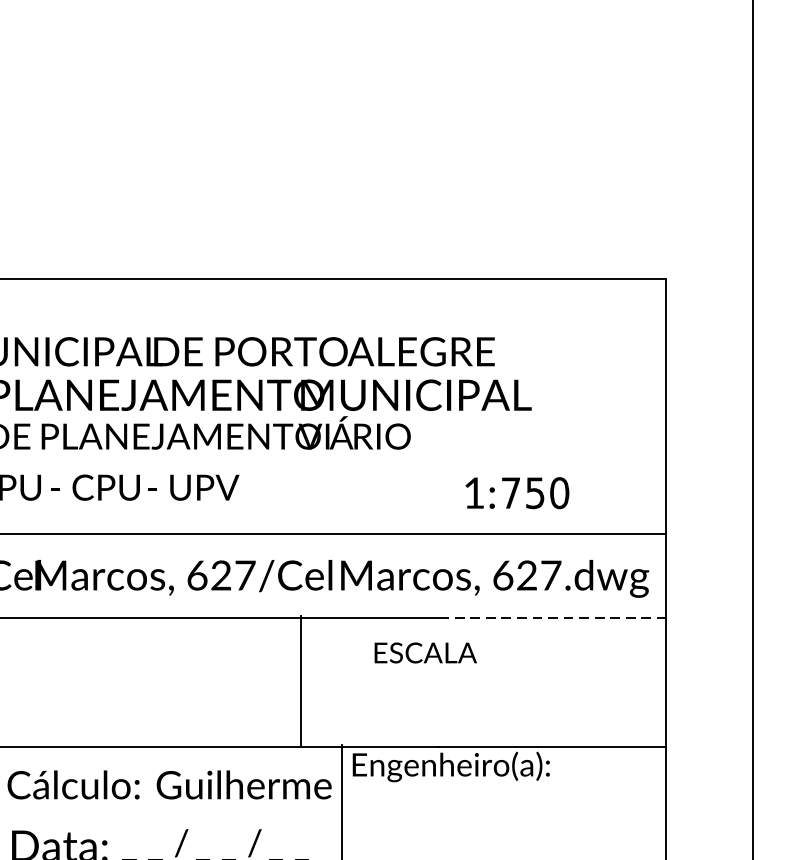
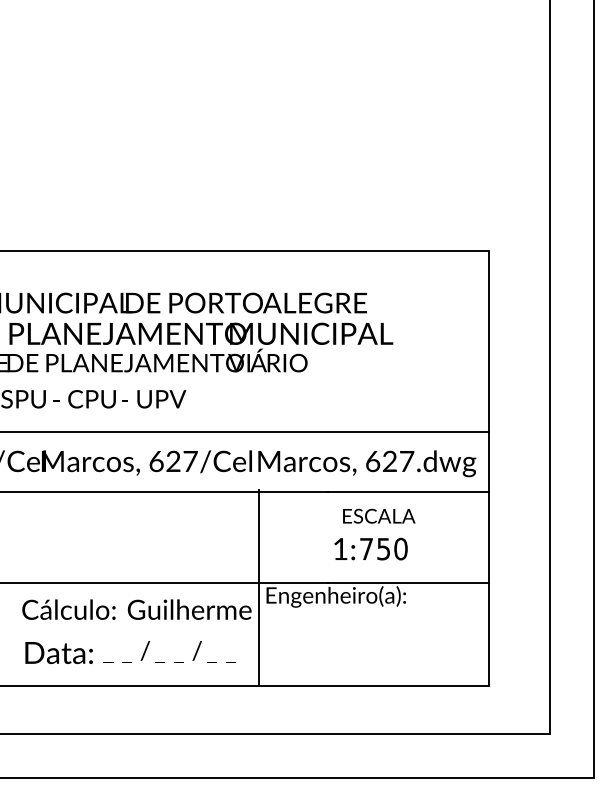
text: (516, 492) -> (370, 548), moved
line: (553, 618) -> (408, 491), dashed -> solid
text: (426, 651) -> (379, 515), moved
line: (301, 680) -> (259, 535), moved

